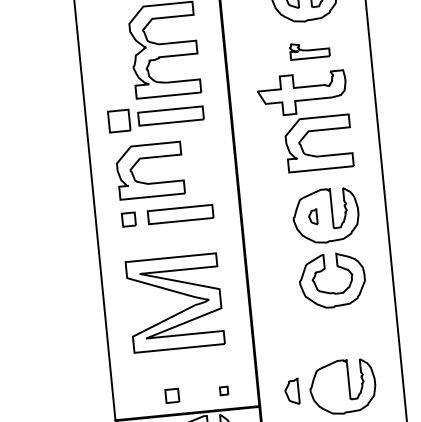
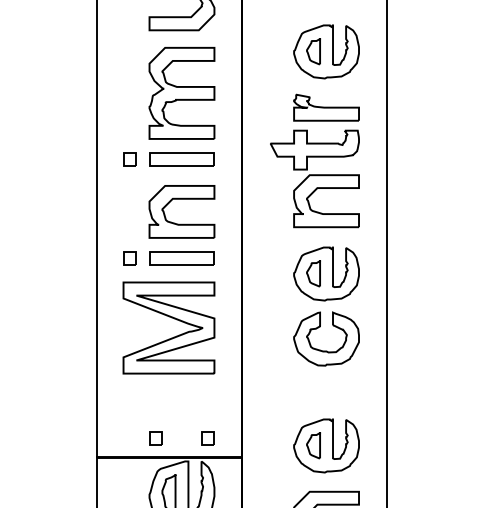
part: (309, 50) -> (326, 107), size x1.67
part: (118, 121) -> (129, 159), size x0.62
part: (148, 158) -> (181, 199), moved
part: (313, 216) -> (313, 273), size x1.67
part: (176, 293) -> (171, 318), moved
part: (223, 391) -> (207, 438), size x1.67
part: (292, 391) -> (313, 445), moved

